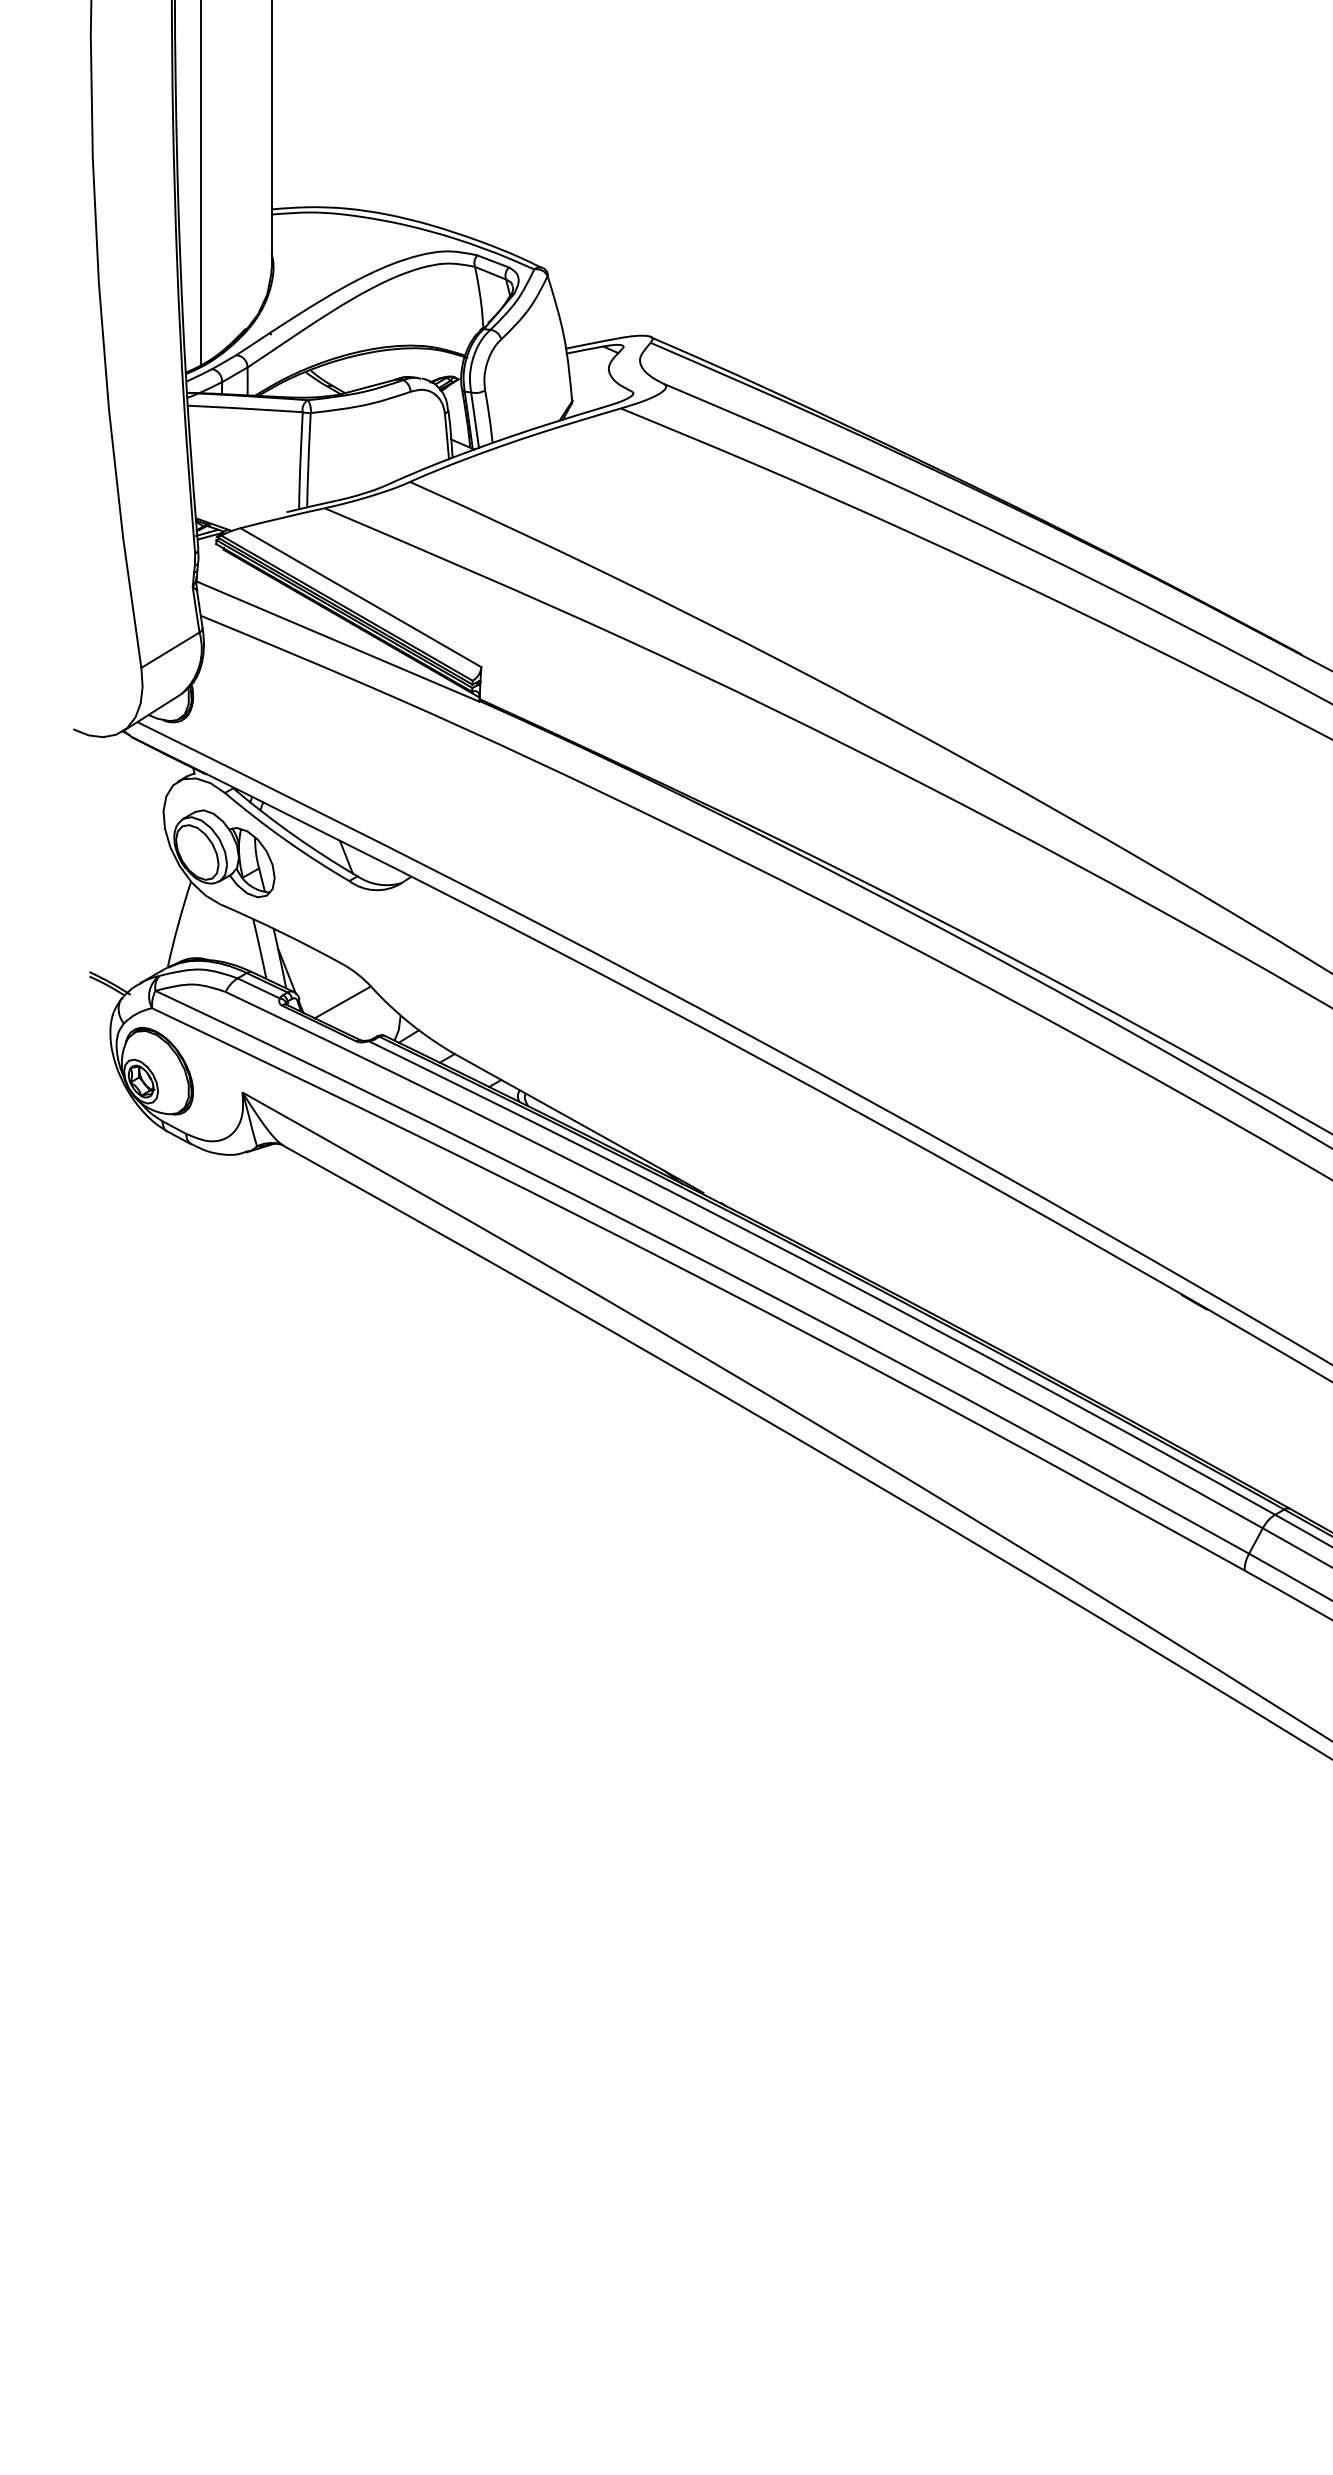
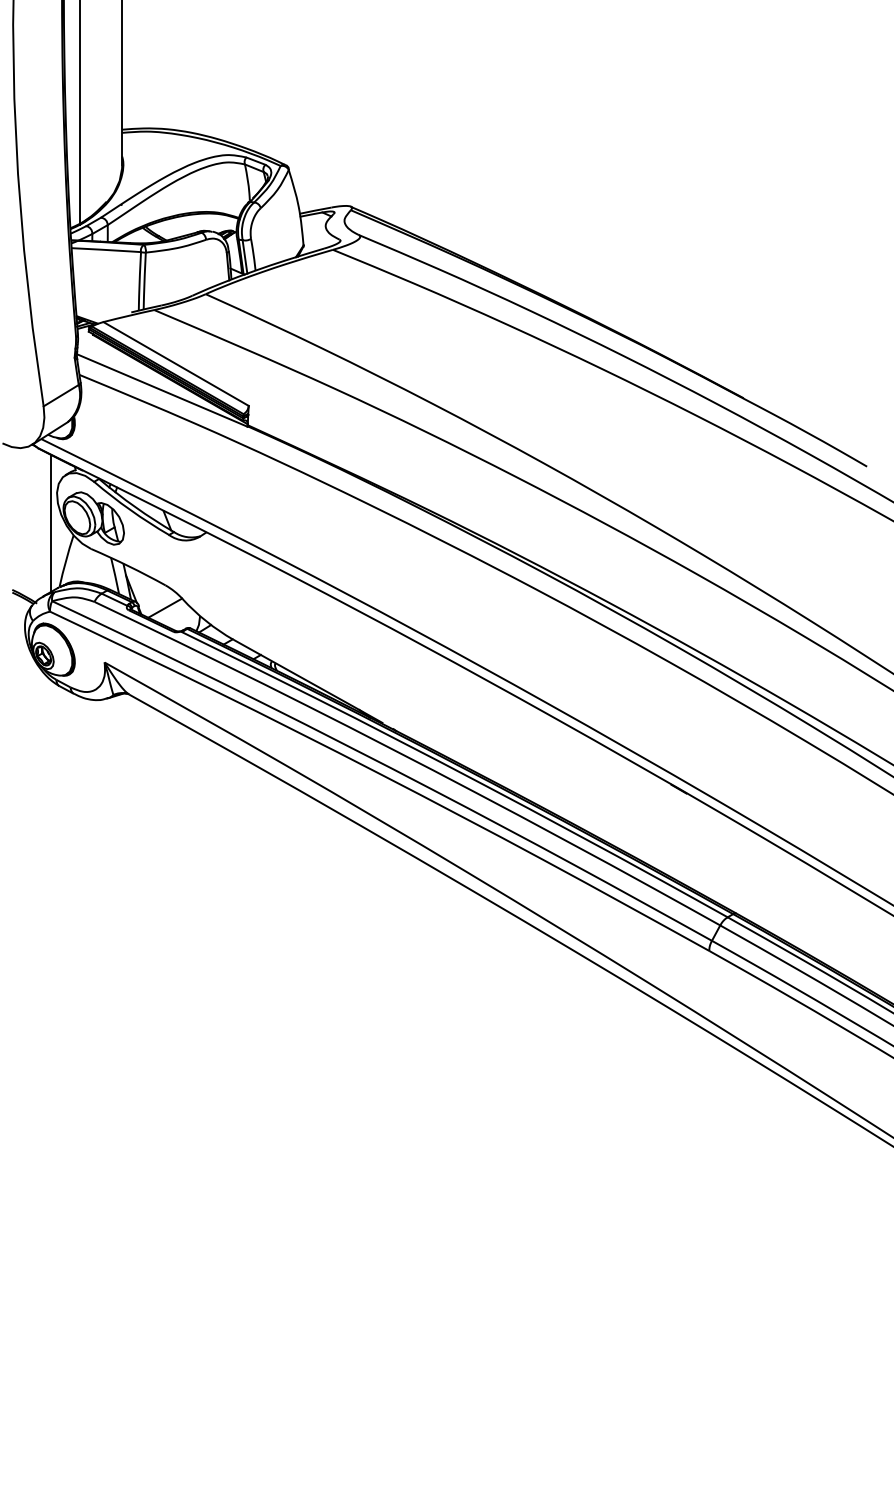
line: (152, 862) -> (50, 523), added

